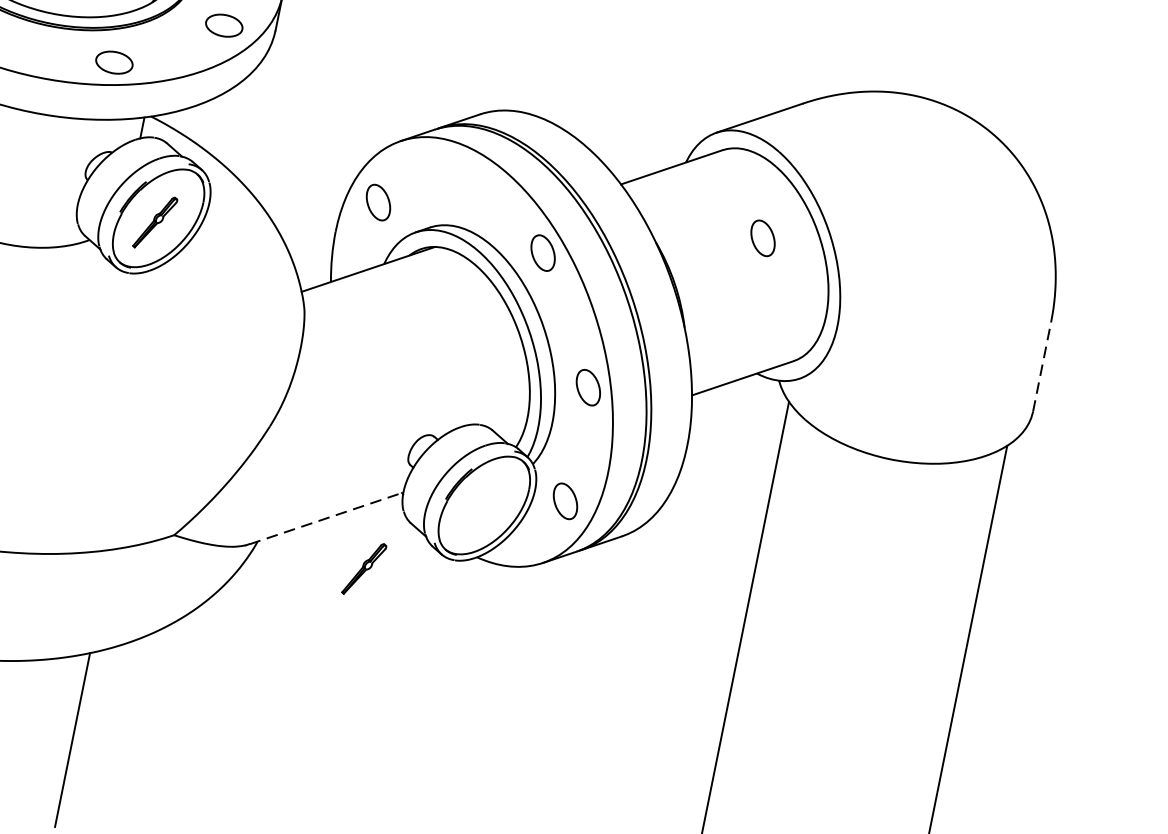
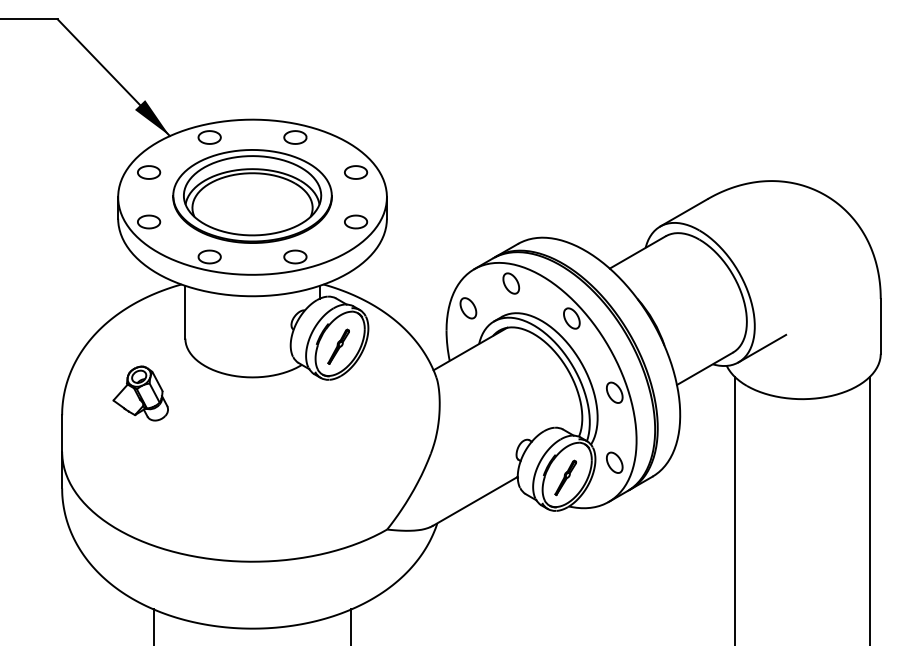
part: (763, 238) -> (511, 283), moved
line: (842, 364) -> (762, 348), added
line: (1041, 365) -> (880, 325), dashed -> solid
line: (326, 518) -> (475, 501), dashed -> solid
part: (364, 568) -> (565, 477), moved

